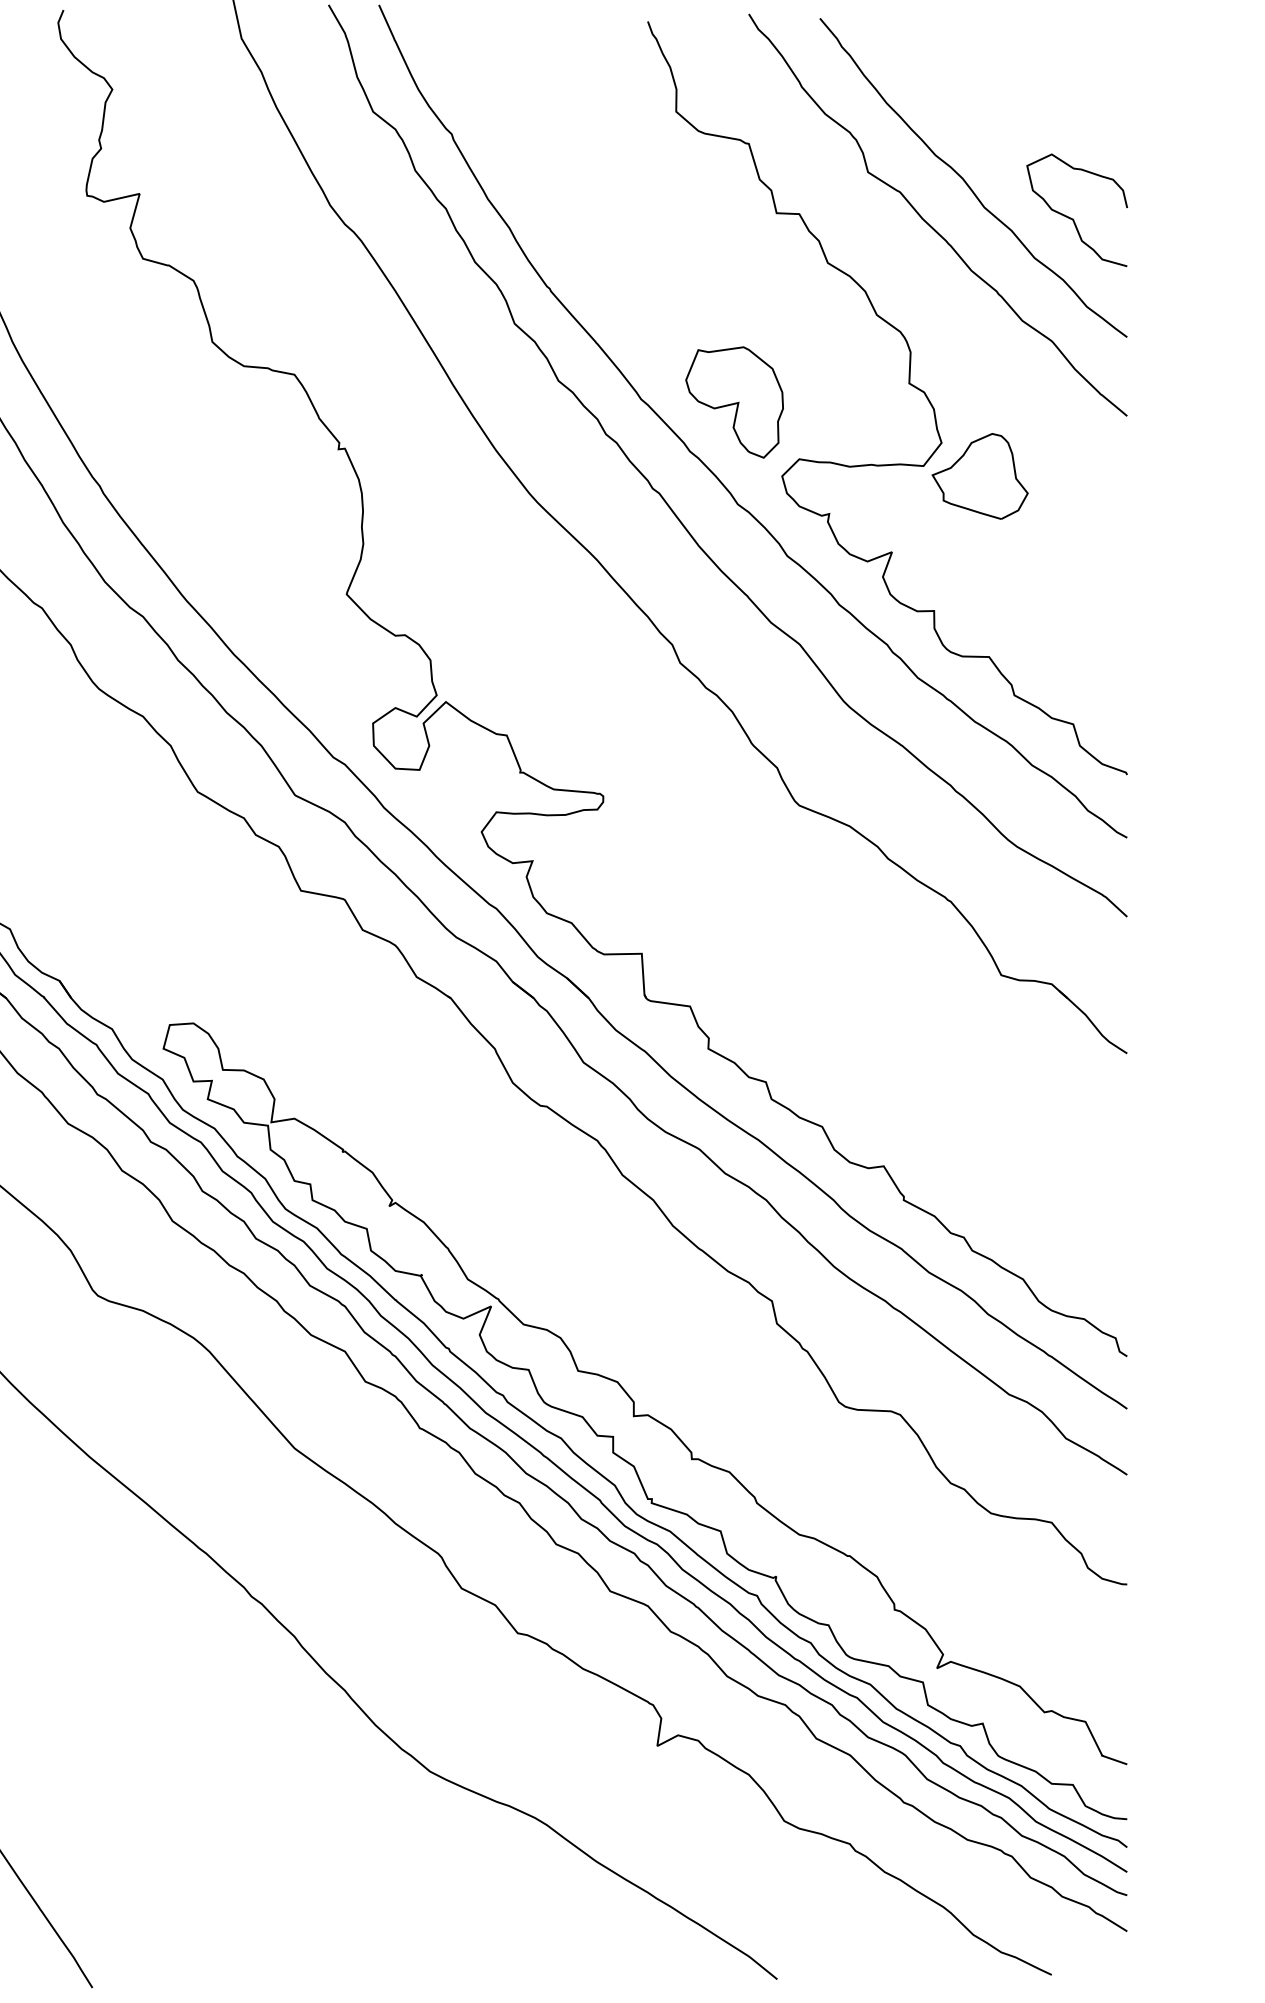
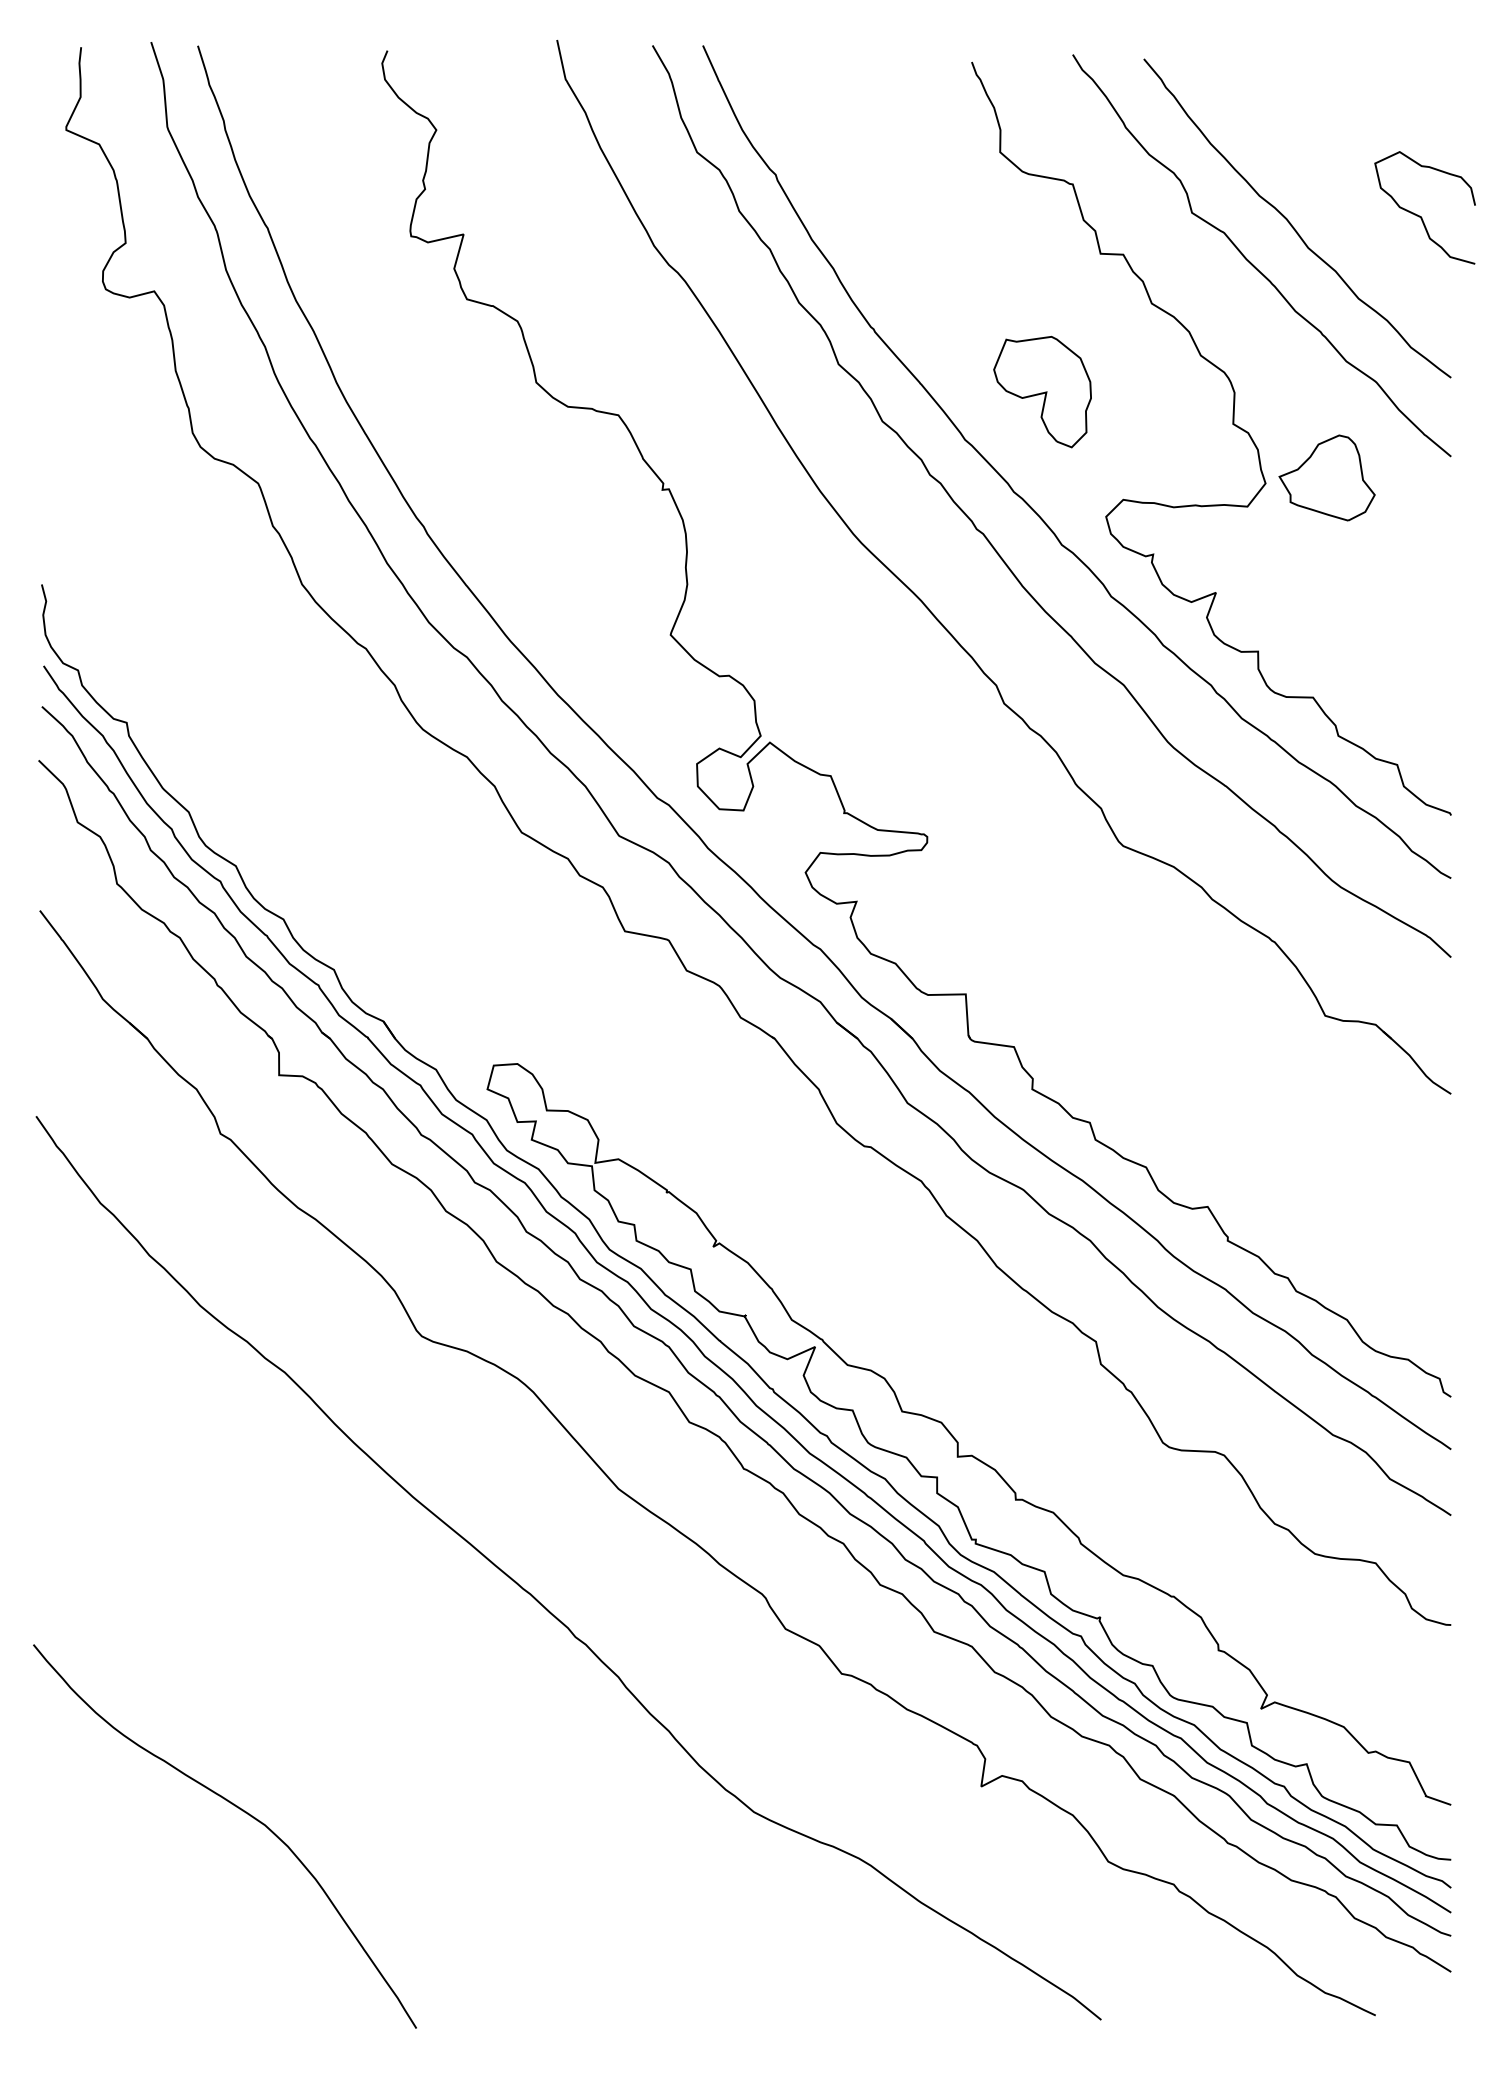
curve: (1071, 217) -> (1419, 215), moved
part: (734, 402) -> (1042, 392), moved
part: (979, 475) -> (1326, 477), moved

